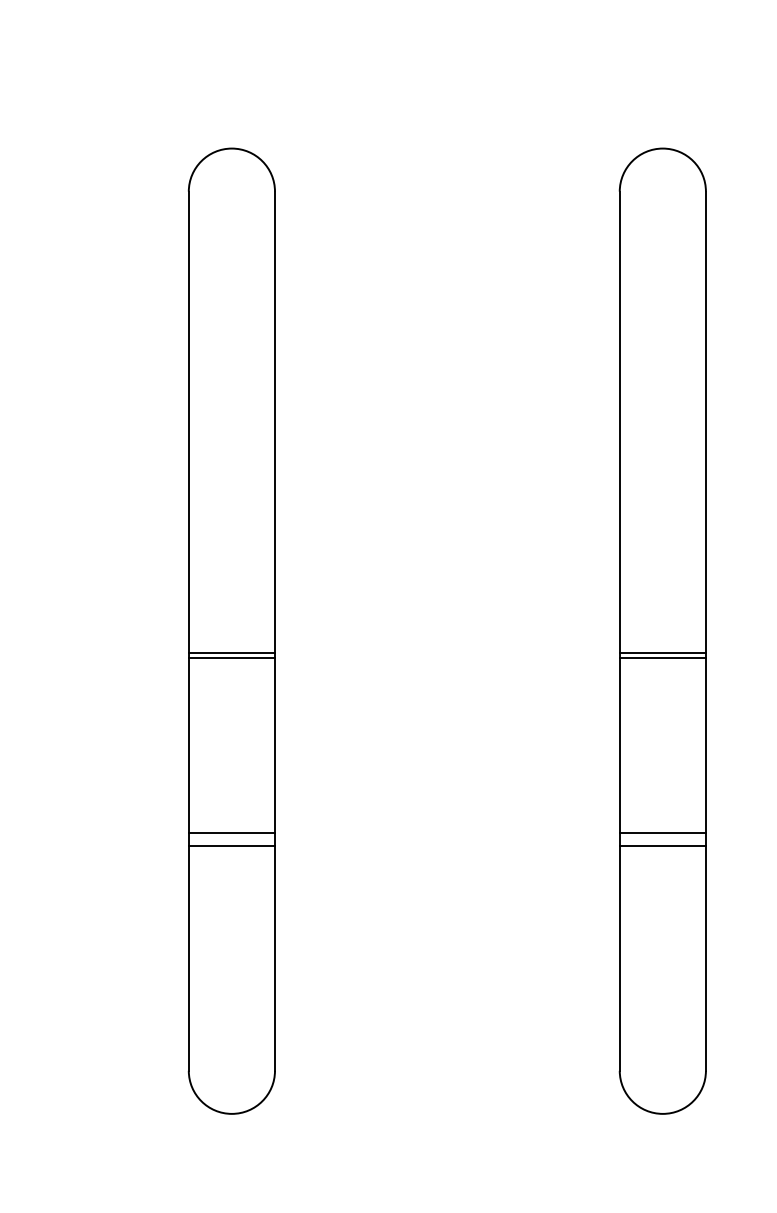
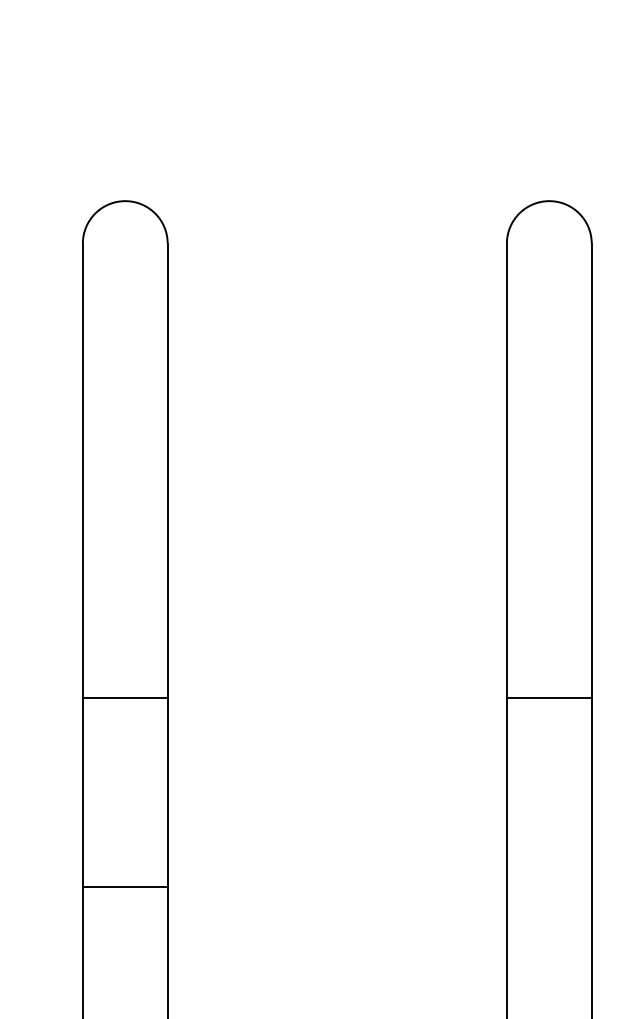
line: (231, 657) -> (124, 701), removed
line: (662, 657) -> (548, 701), removed
line: (231, 832) -> (124, 874), removed
line: (662, 832) -> (548, 874), removed
line: (662, 845) -> (548, 886), removed

